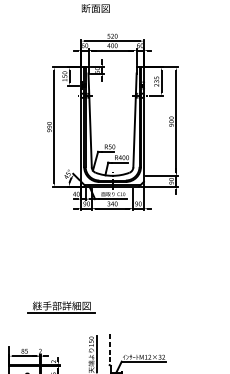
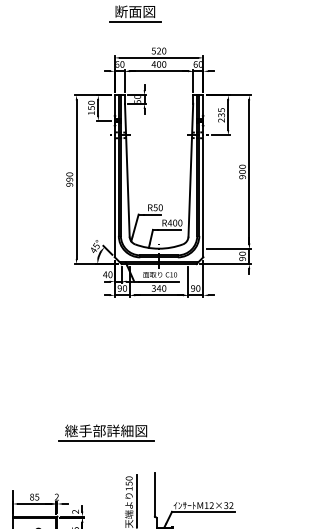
line: (95, 15) -> (135, 21), added
part: (62, 307) -> (106, 432), moved
line: (109, 349) -> (154, 494), dashed -> solid

